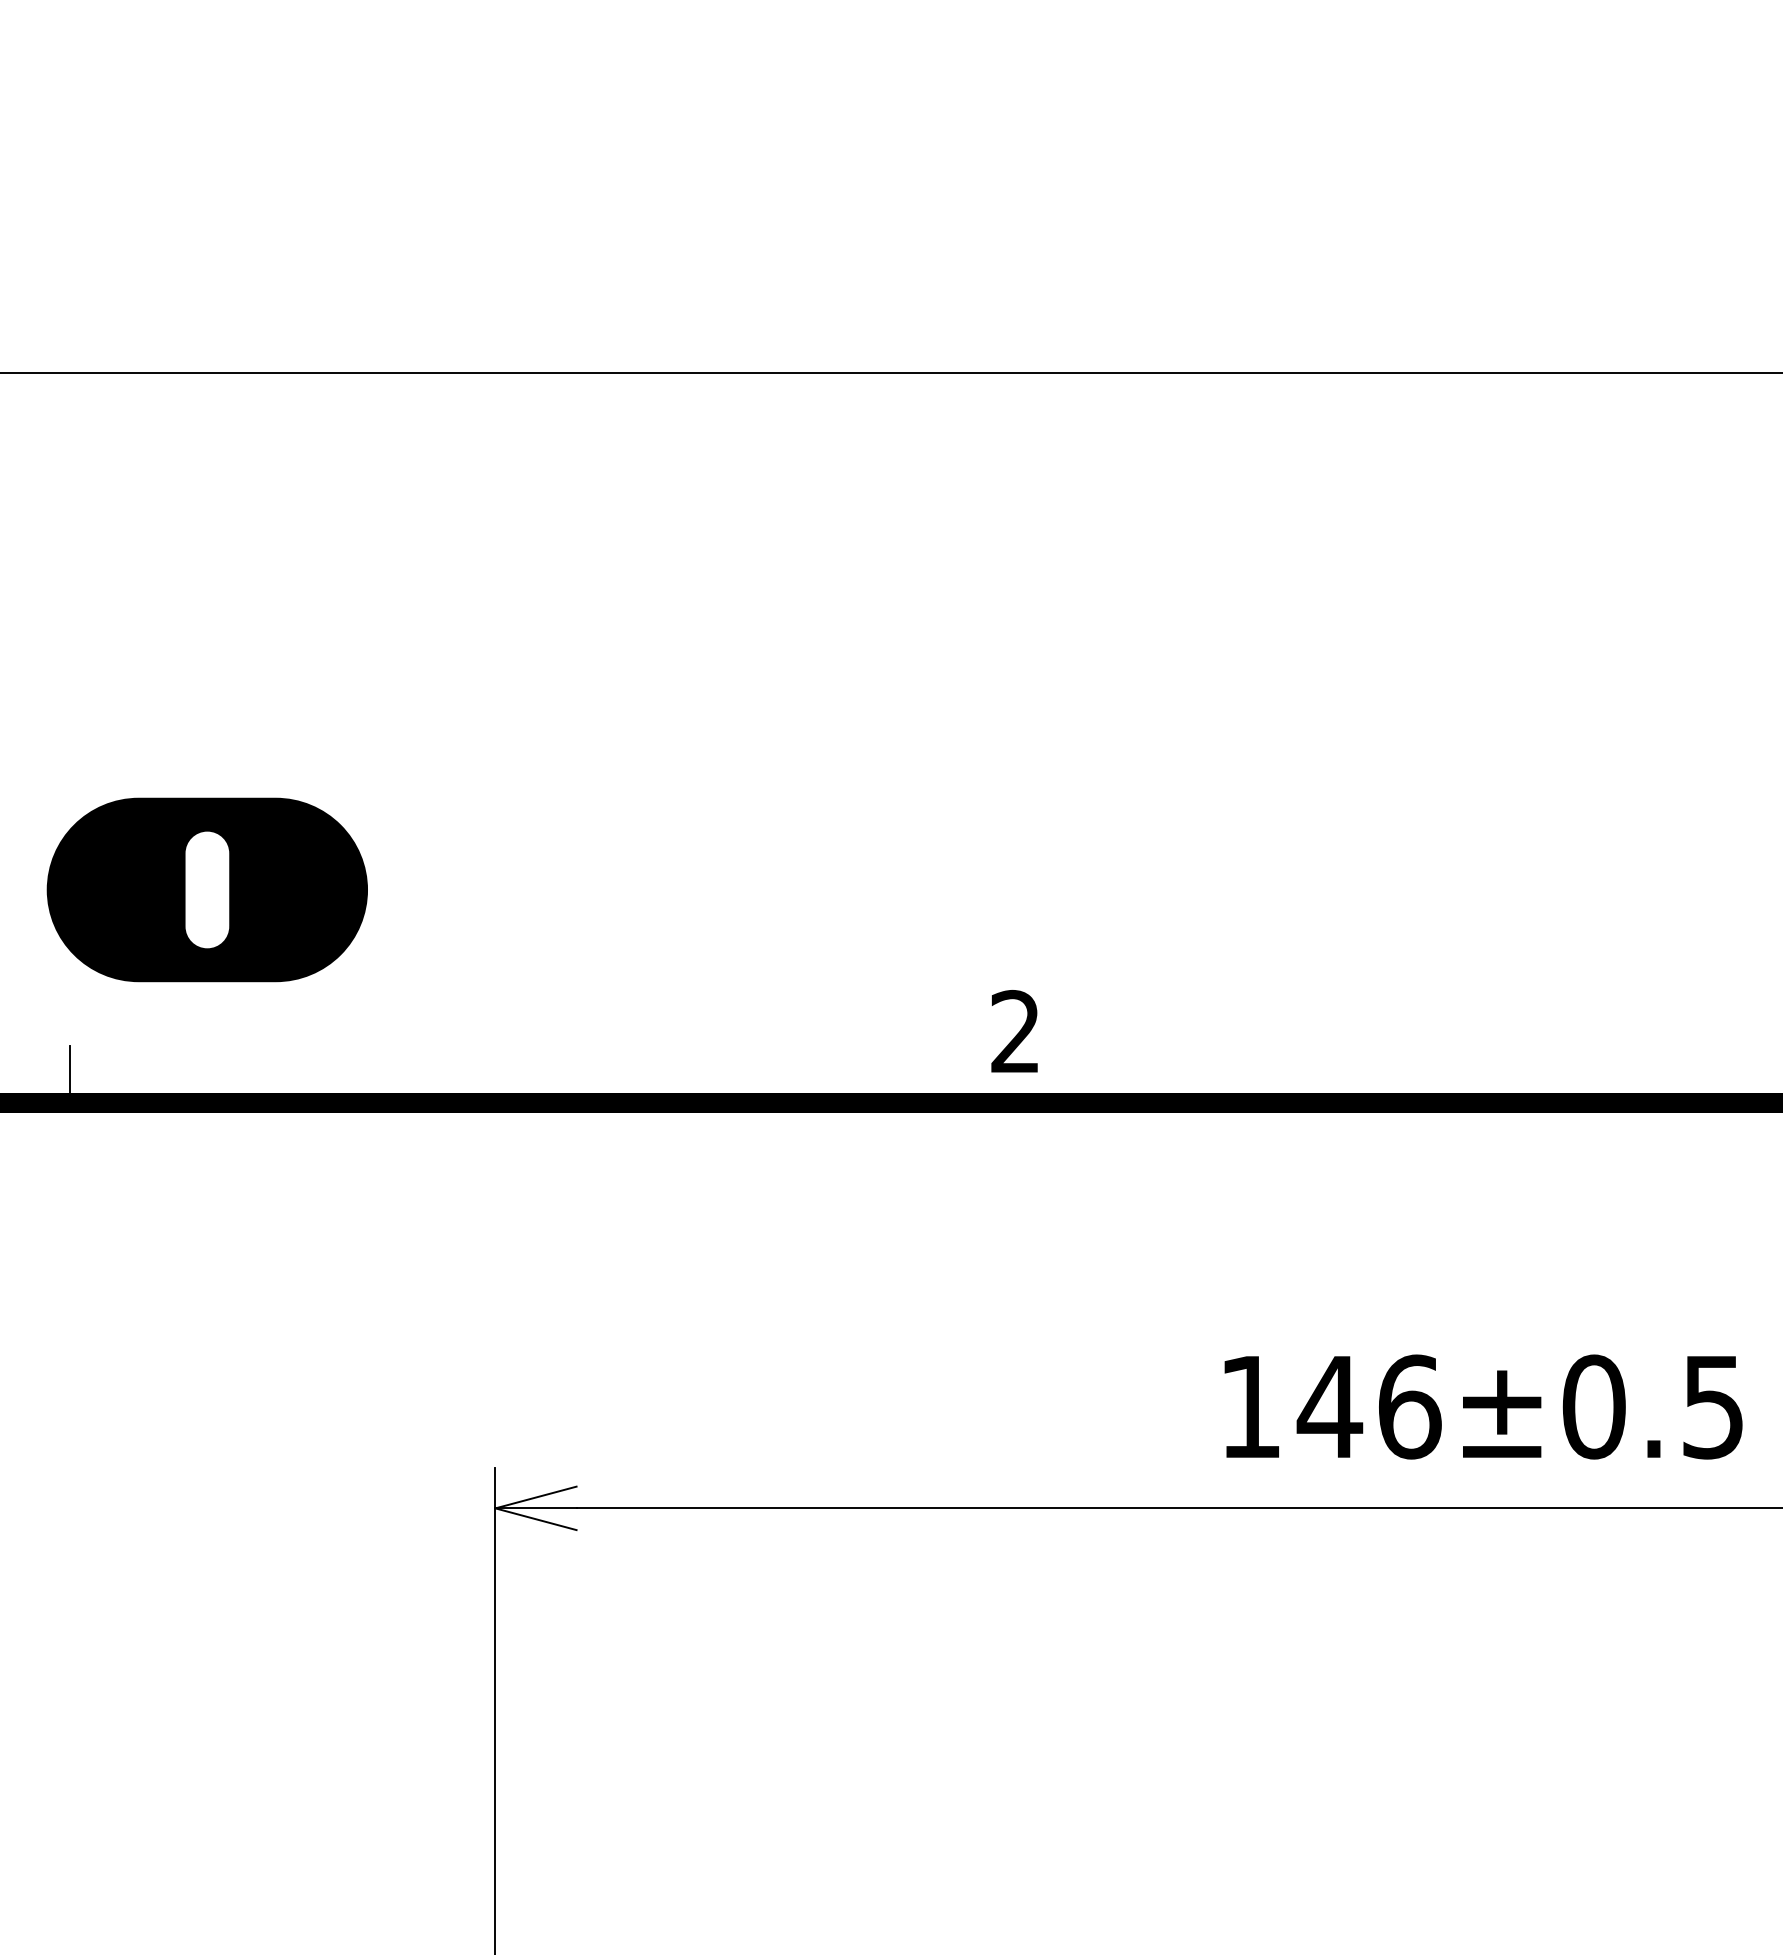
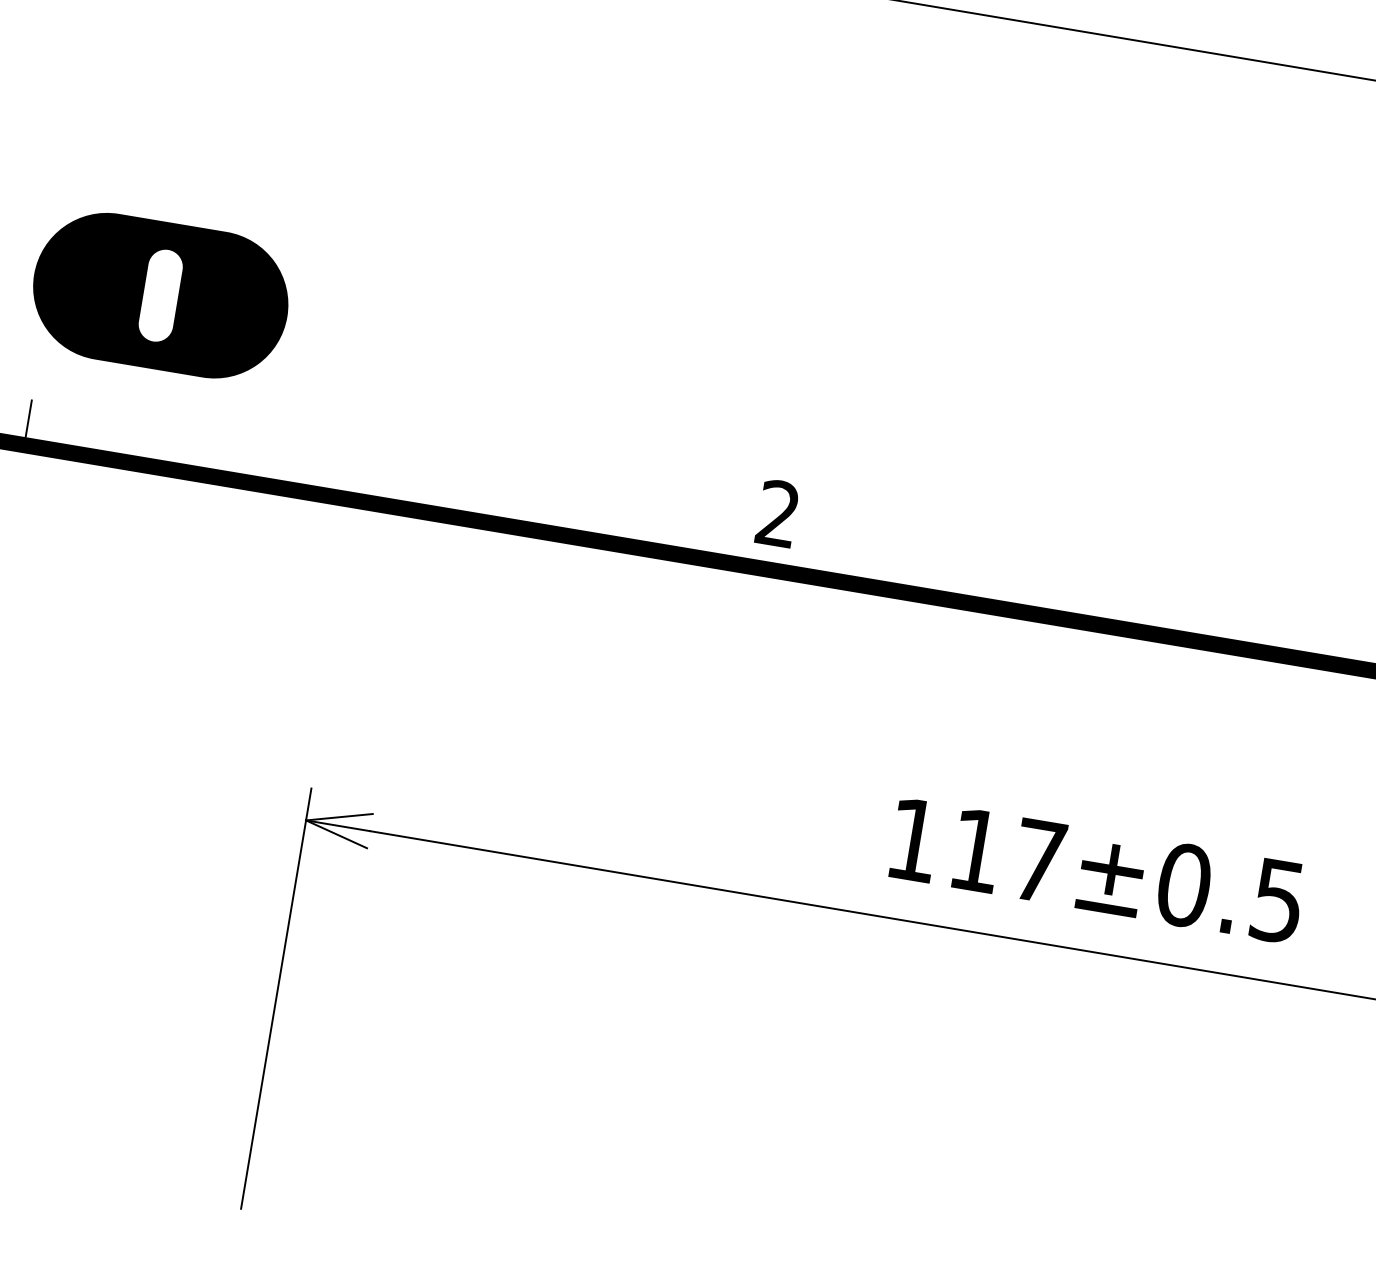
text: (1368, 1406) -> (1006, 855), 146±0.5 -> 117±0.5

